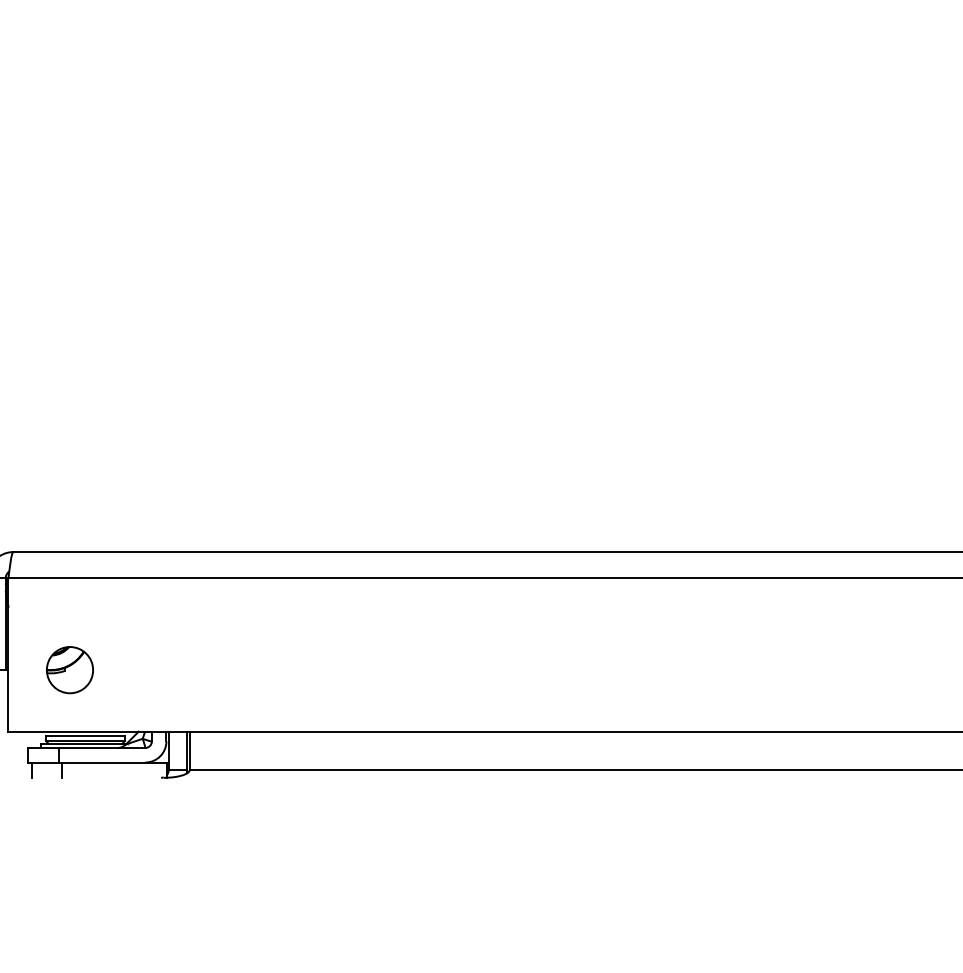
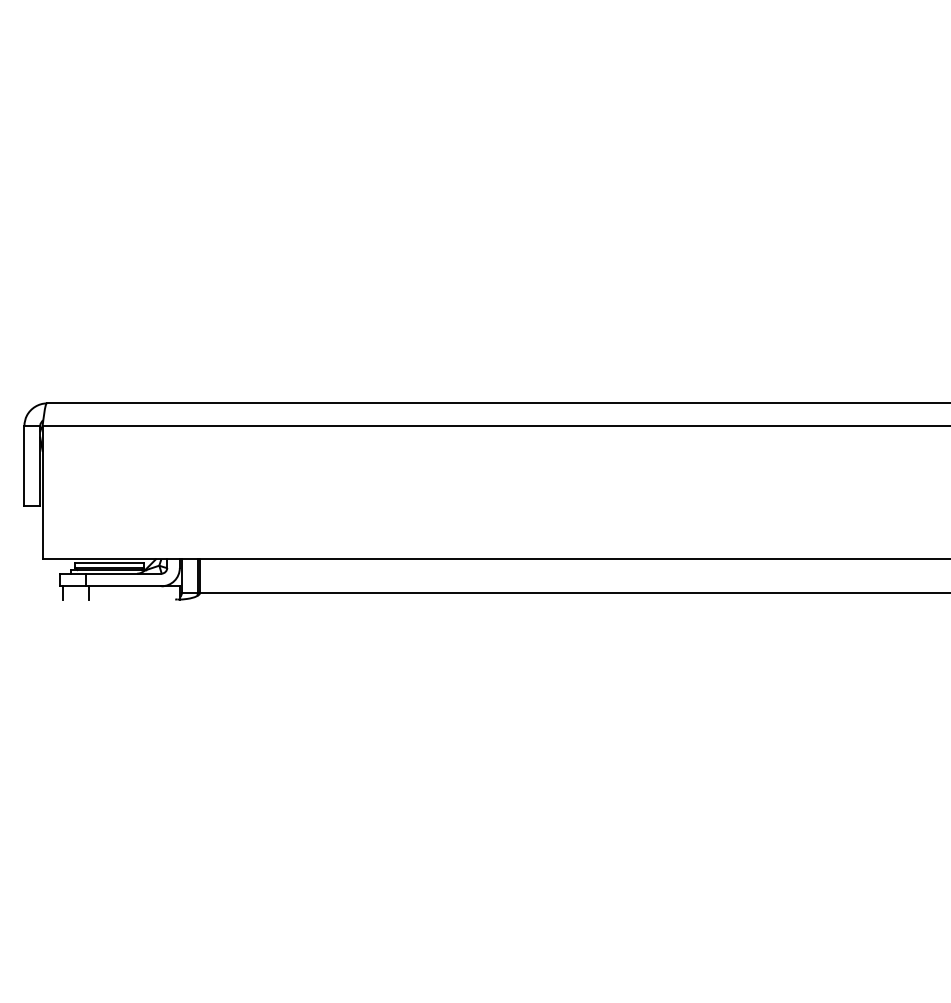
part: (70, 669) -> (96, 505), removed

